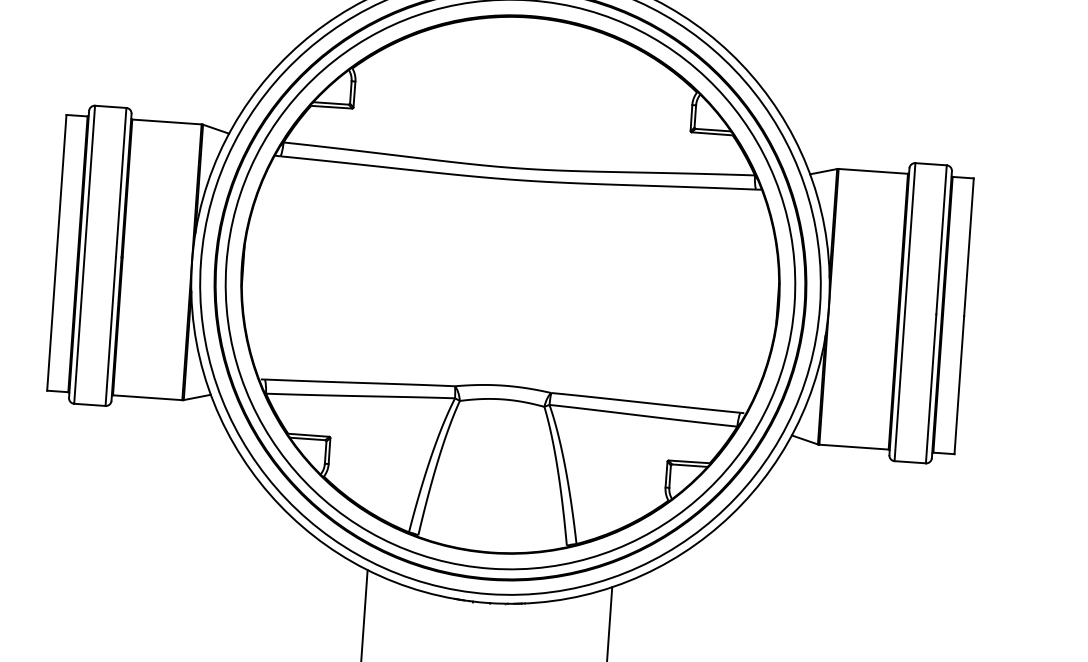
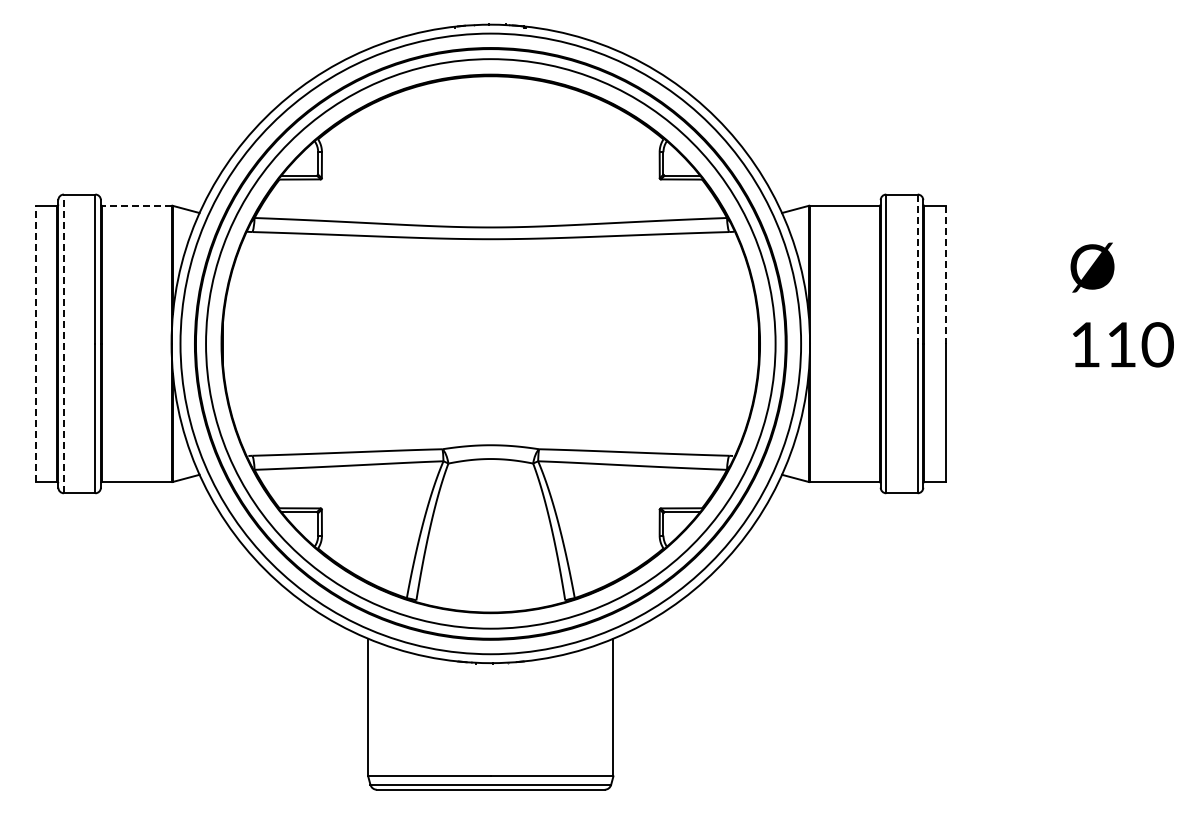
line: (166, 121) -> (136, 205), solid -> dashed
line: (941, 240) -> (917, 269), solid -> dashed
line: (968, 248) -> (945, 275), solid -> dashed
line: (57, 252) -> (36, 343), solid -> dashed
line: (84, 254) -> (63, 343), solid -> dashed

